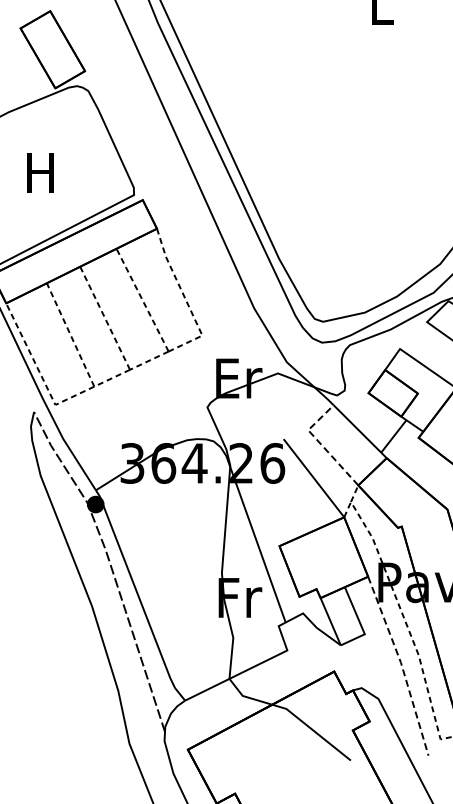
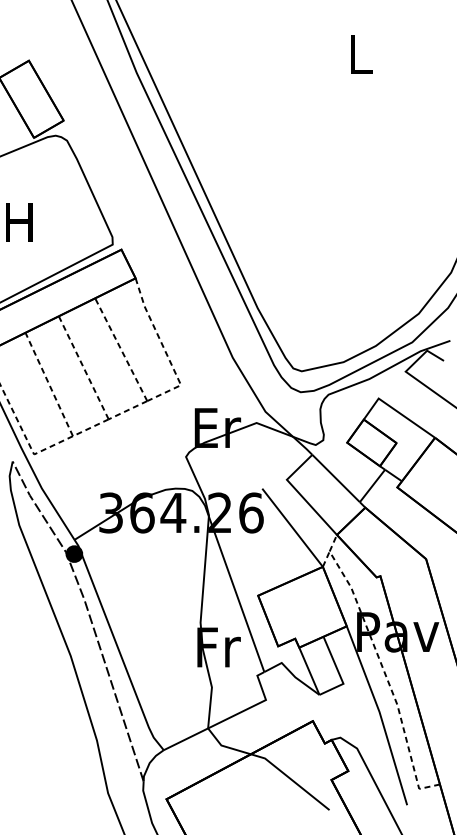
line: (320, 443) -> (299, 493), dashed -> solid
line: (401, 664) -> (380, 714), dashed -> solid

